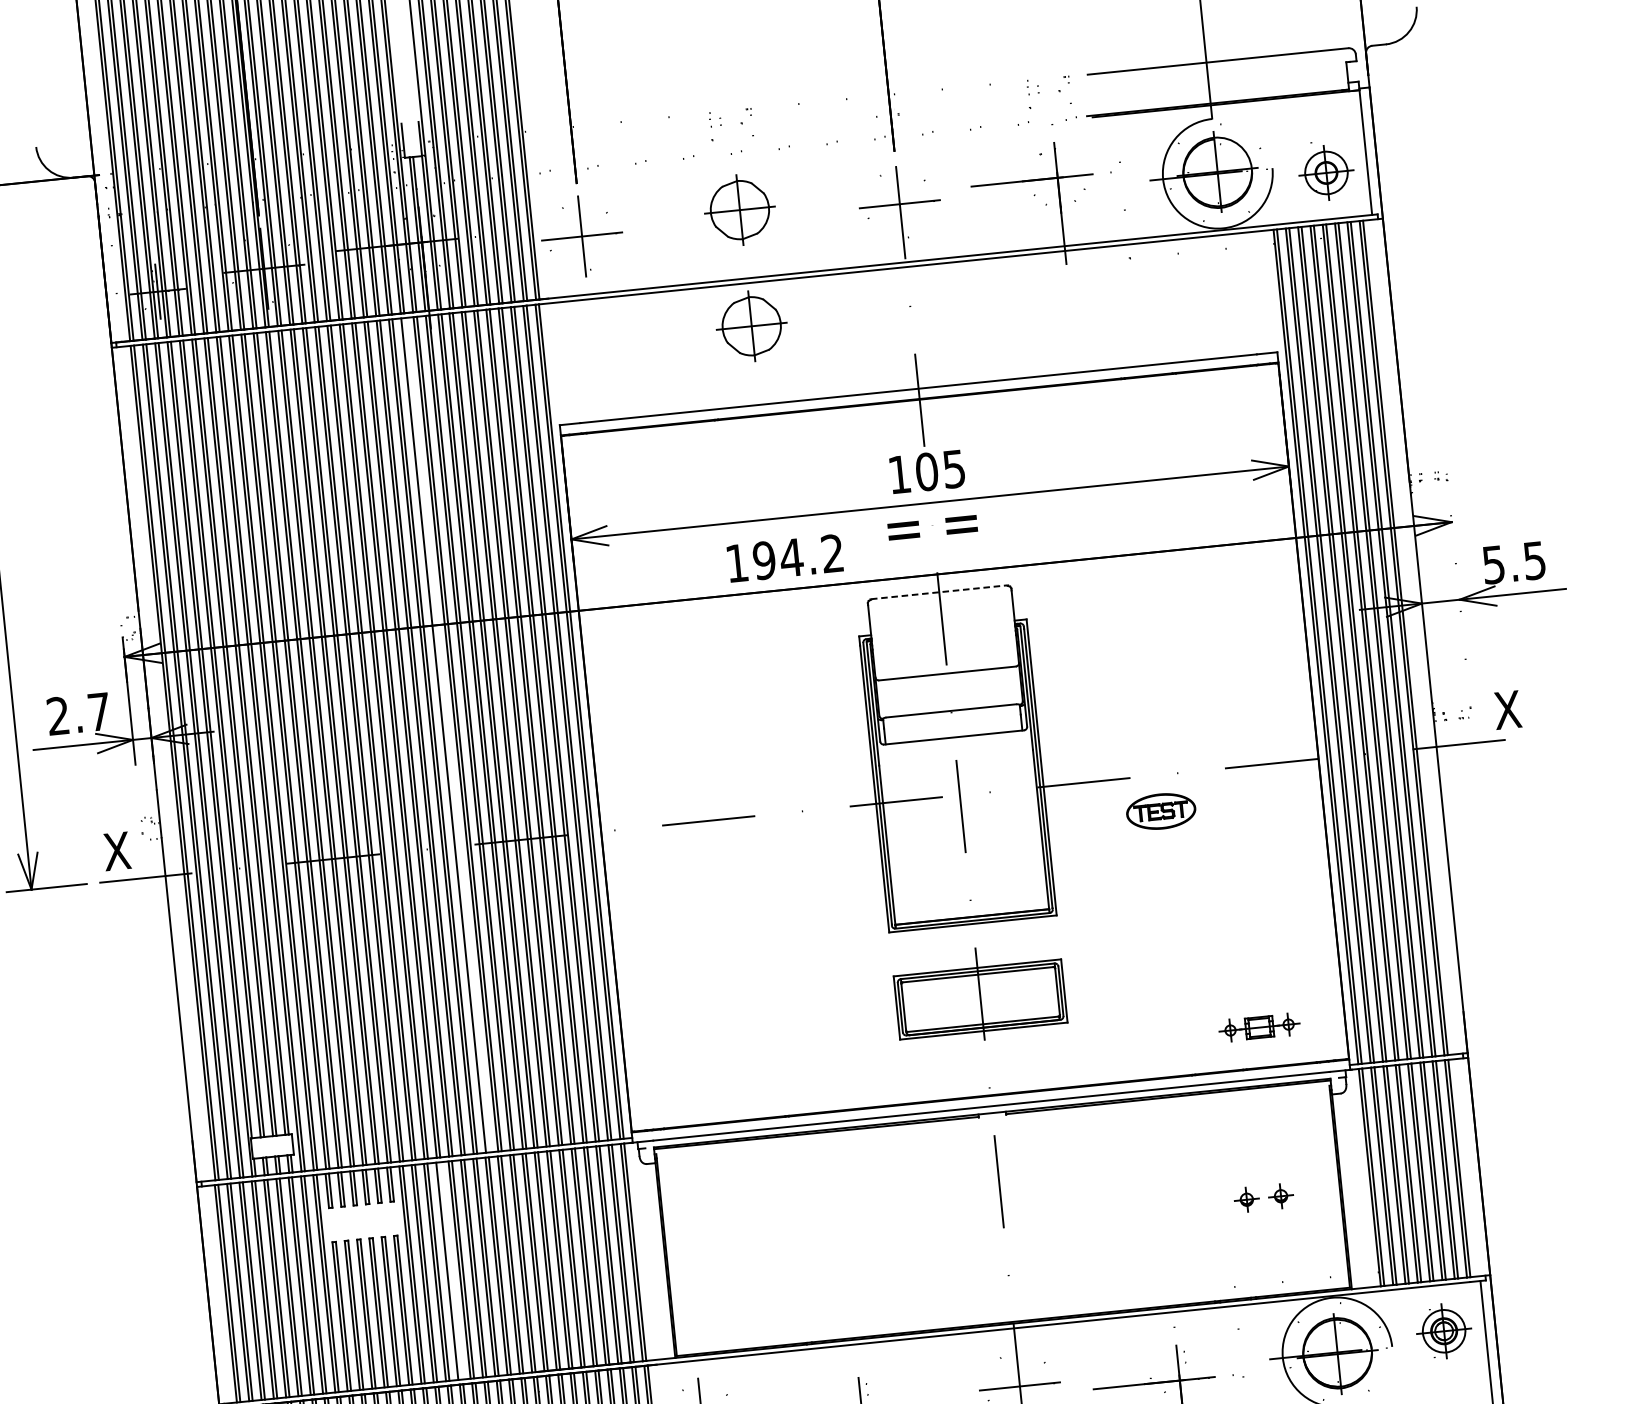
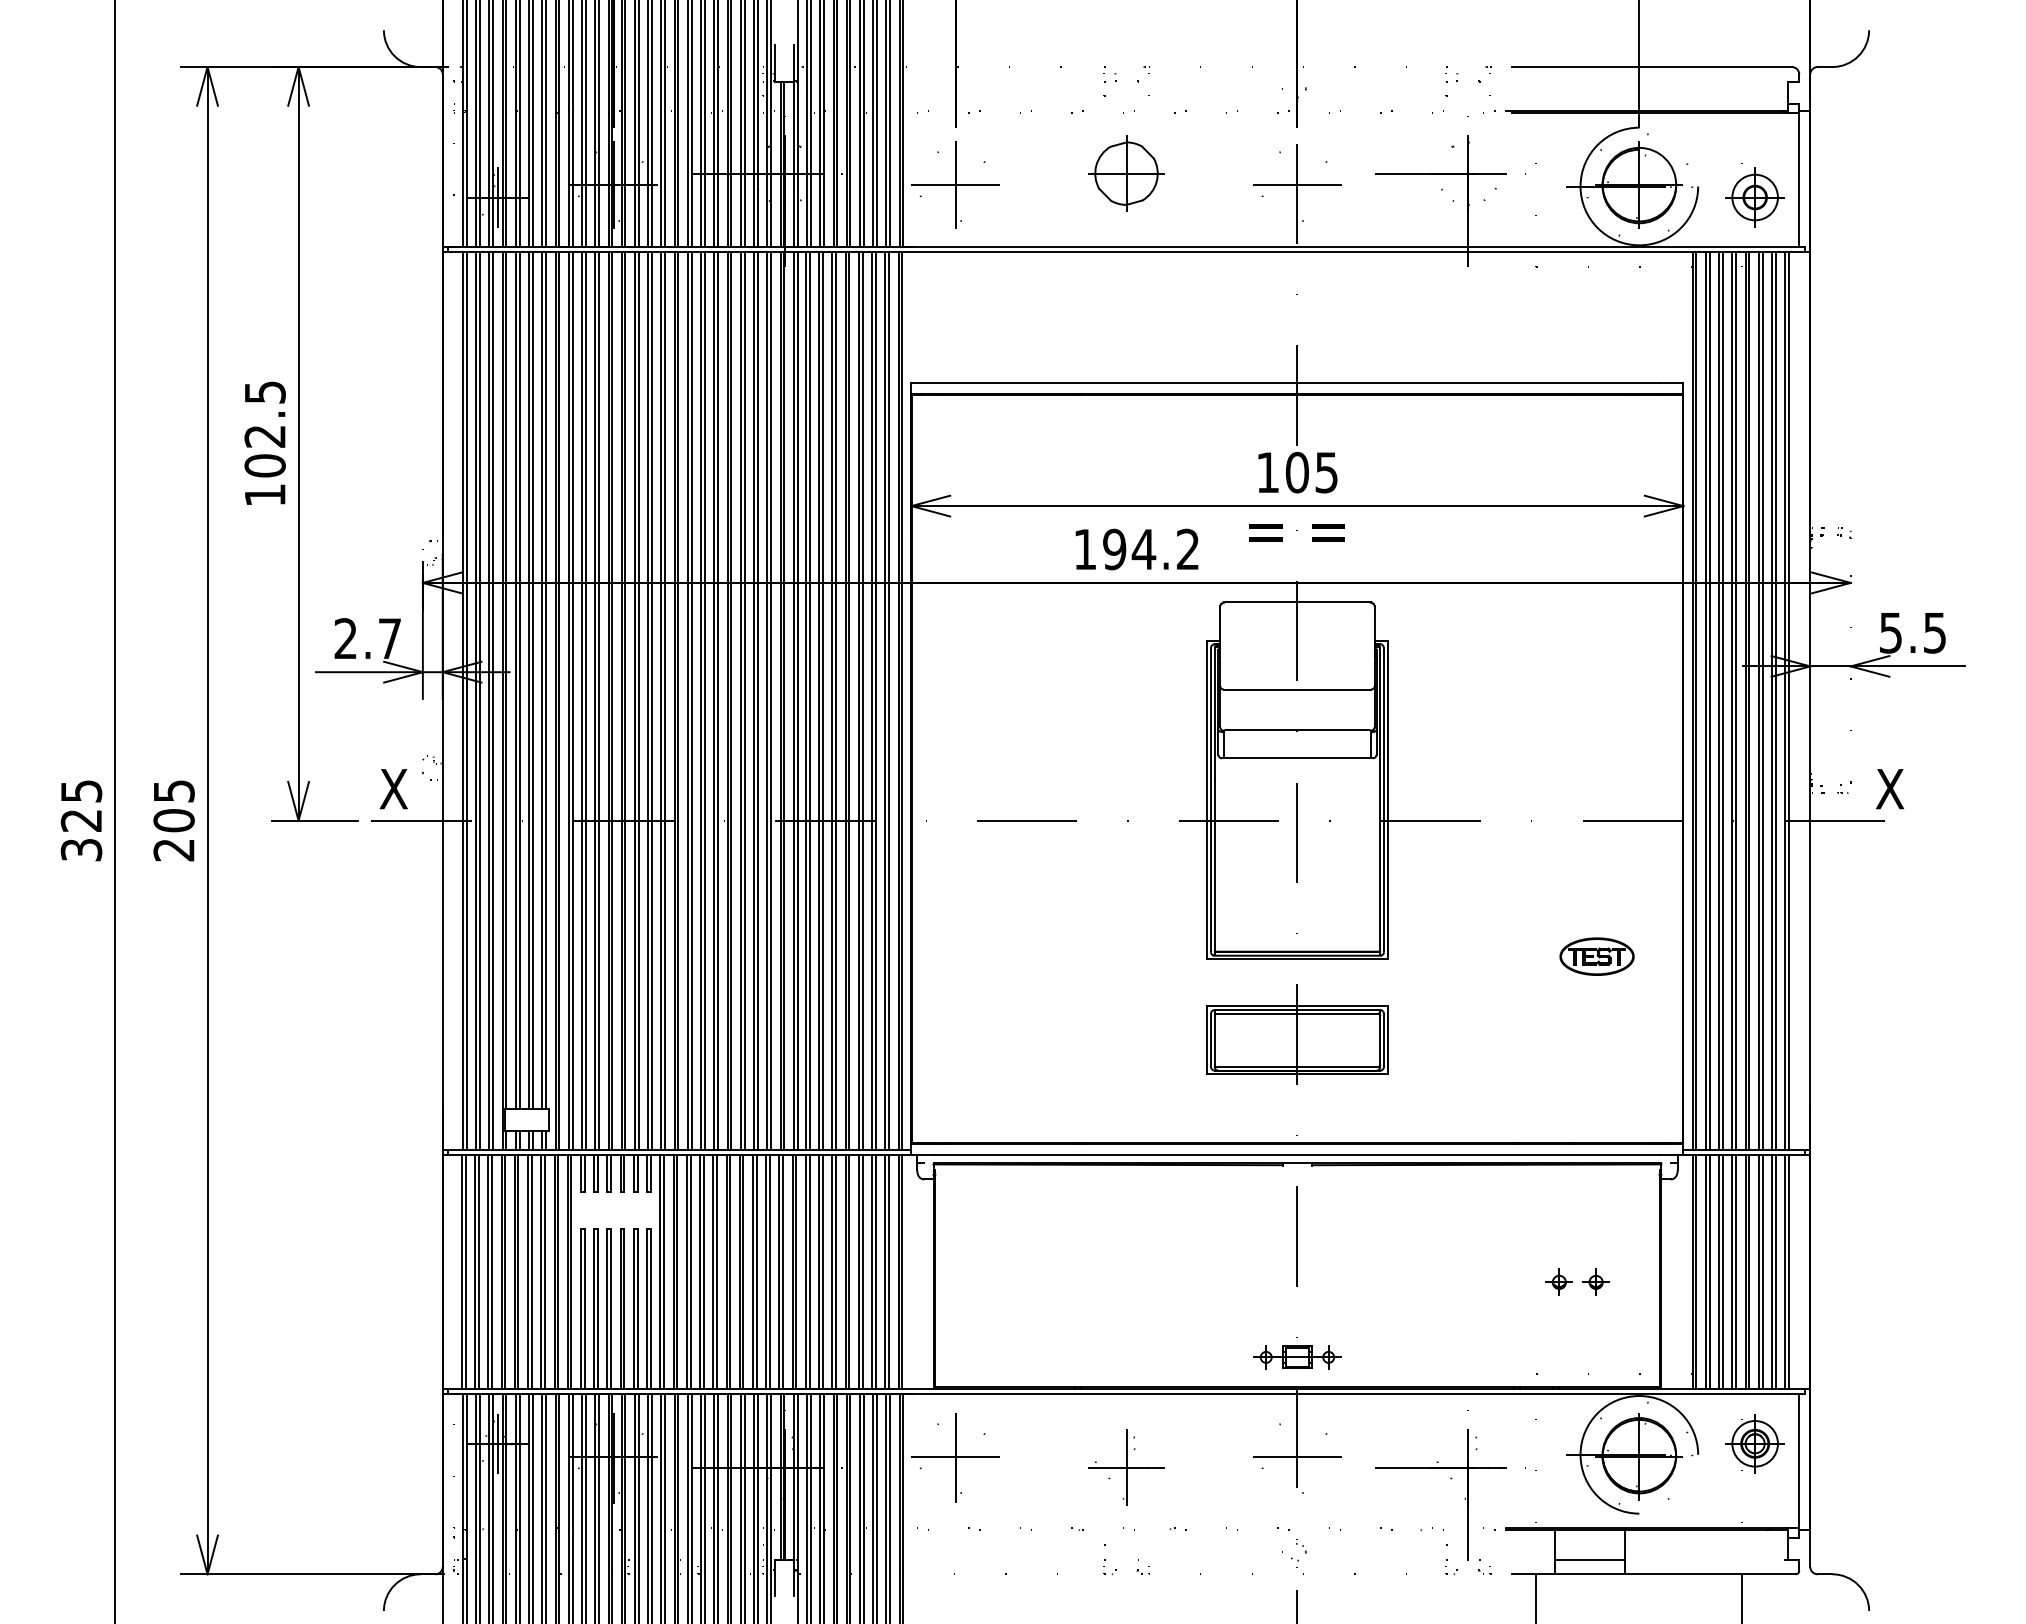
part: (751, 326) -> (1126, 298), removed
line: (939, 592) -> (1297, 602), dashed -> solid
line: (446, 735) -> (757, 701), added
part: (1160, 811) -> (1596, 956), moved
part: (1259, 1027) -> (1297, 1357), moved
line: (450, 1271) -> (703, 1272), added

